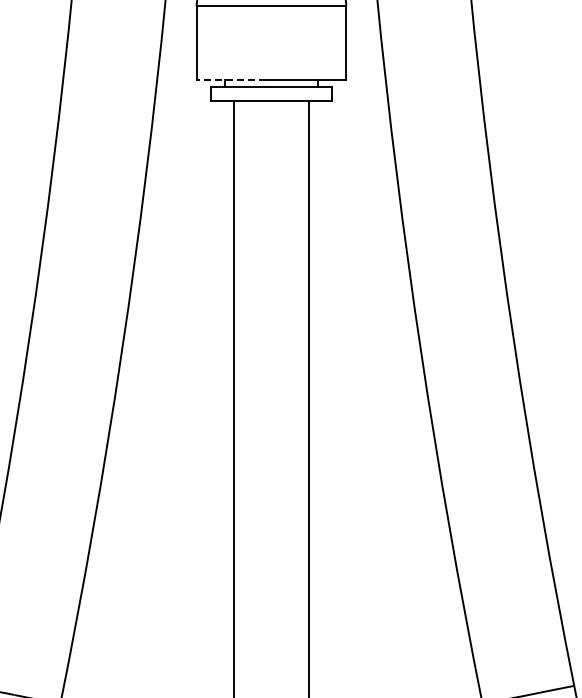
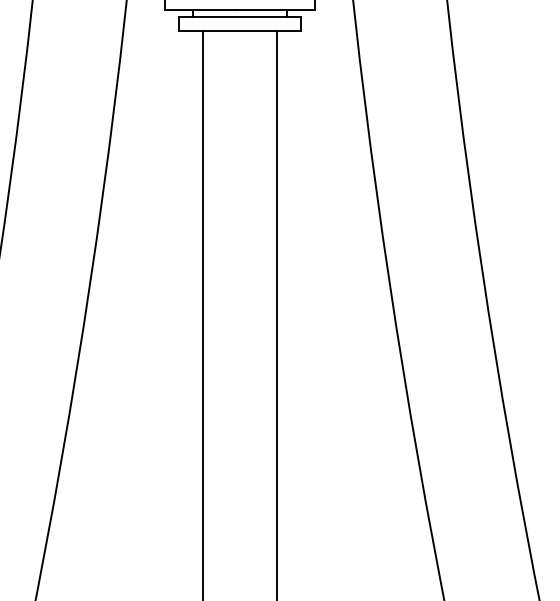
line: (231, 79) -> (199, 9), dashed -> solid

